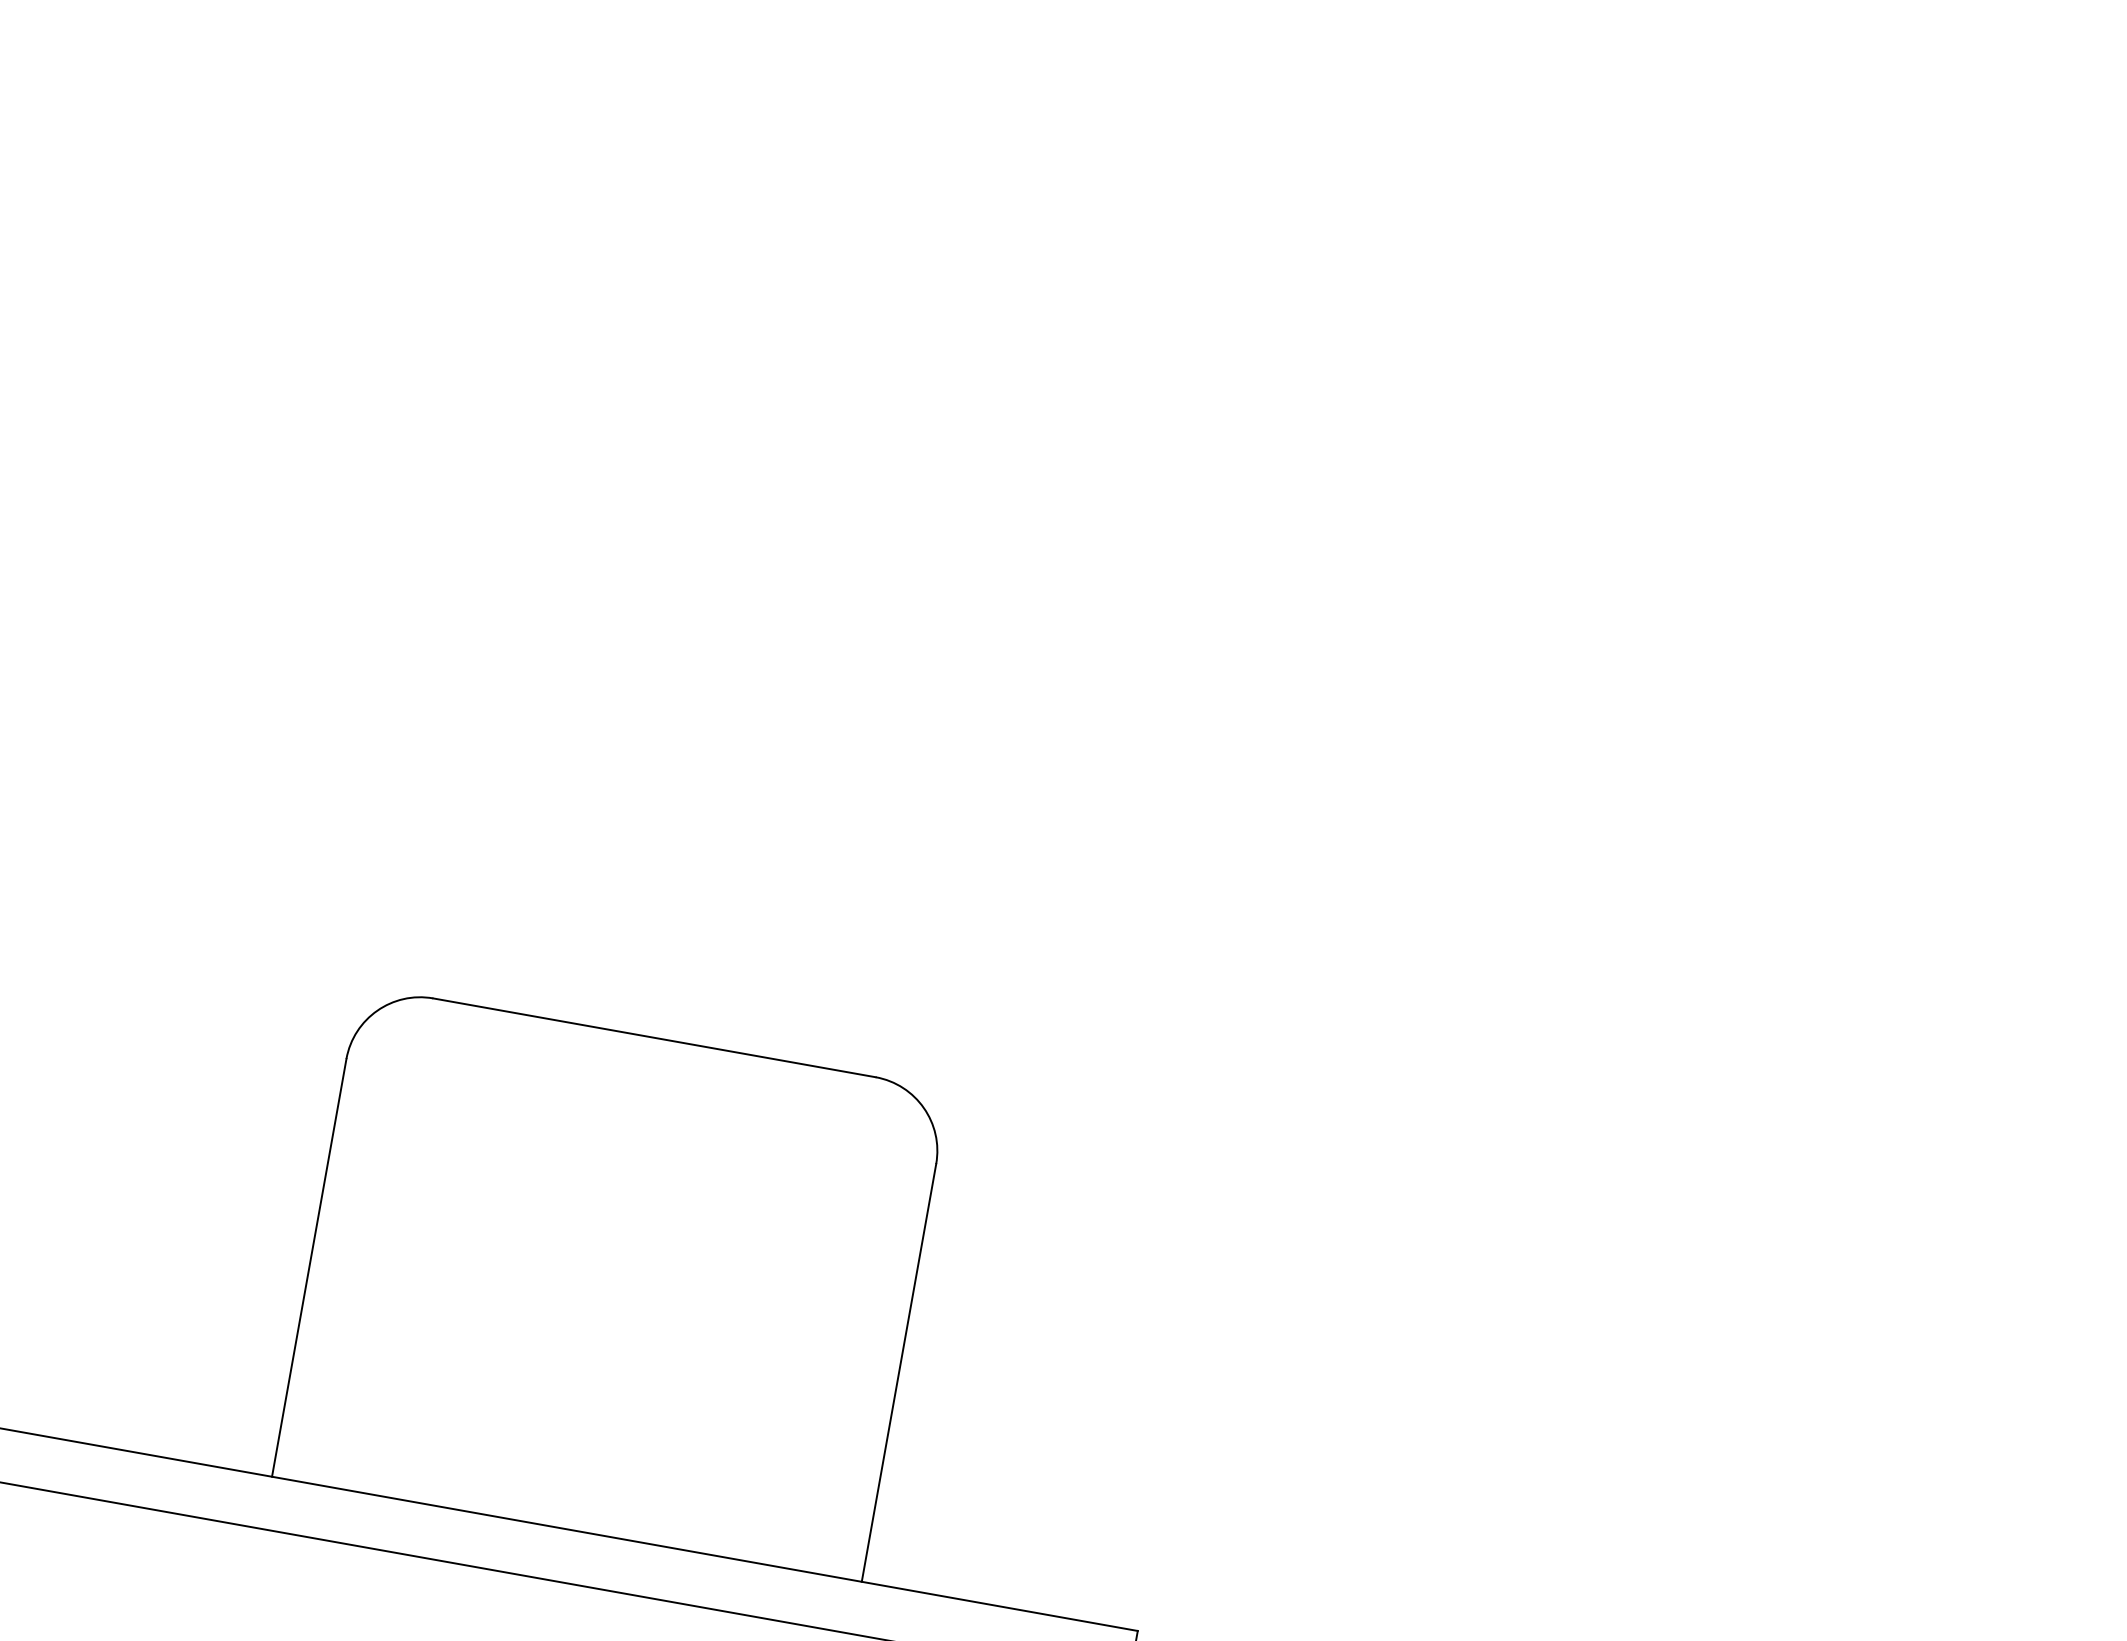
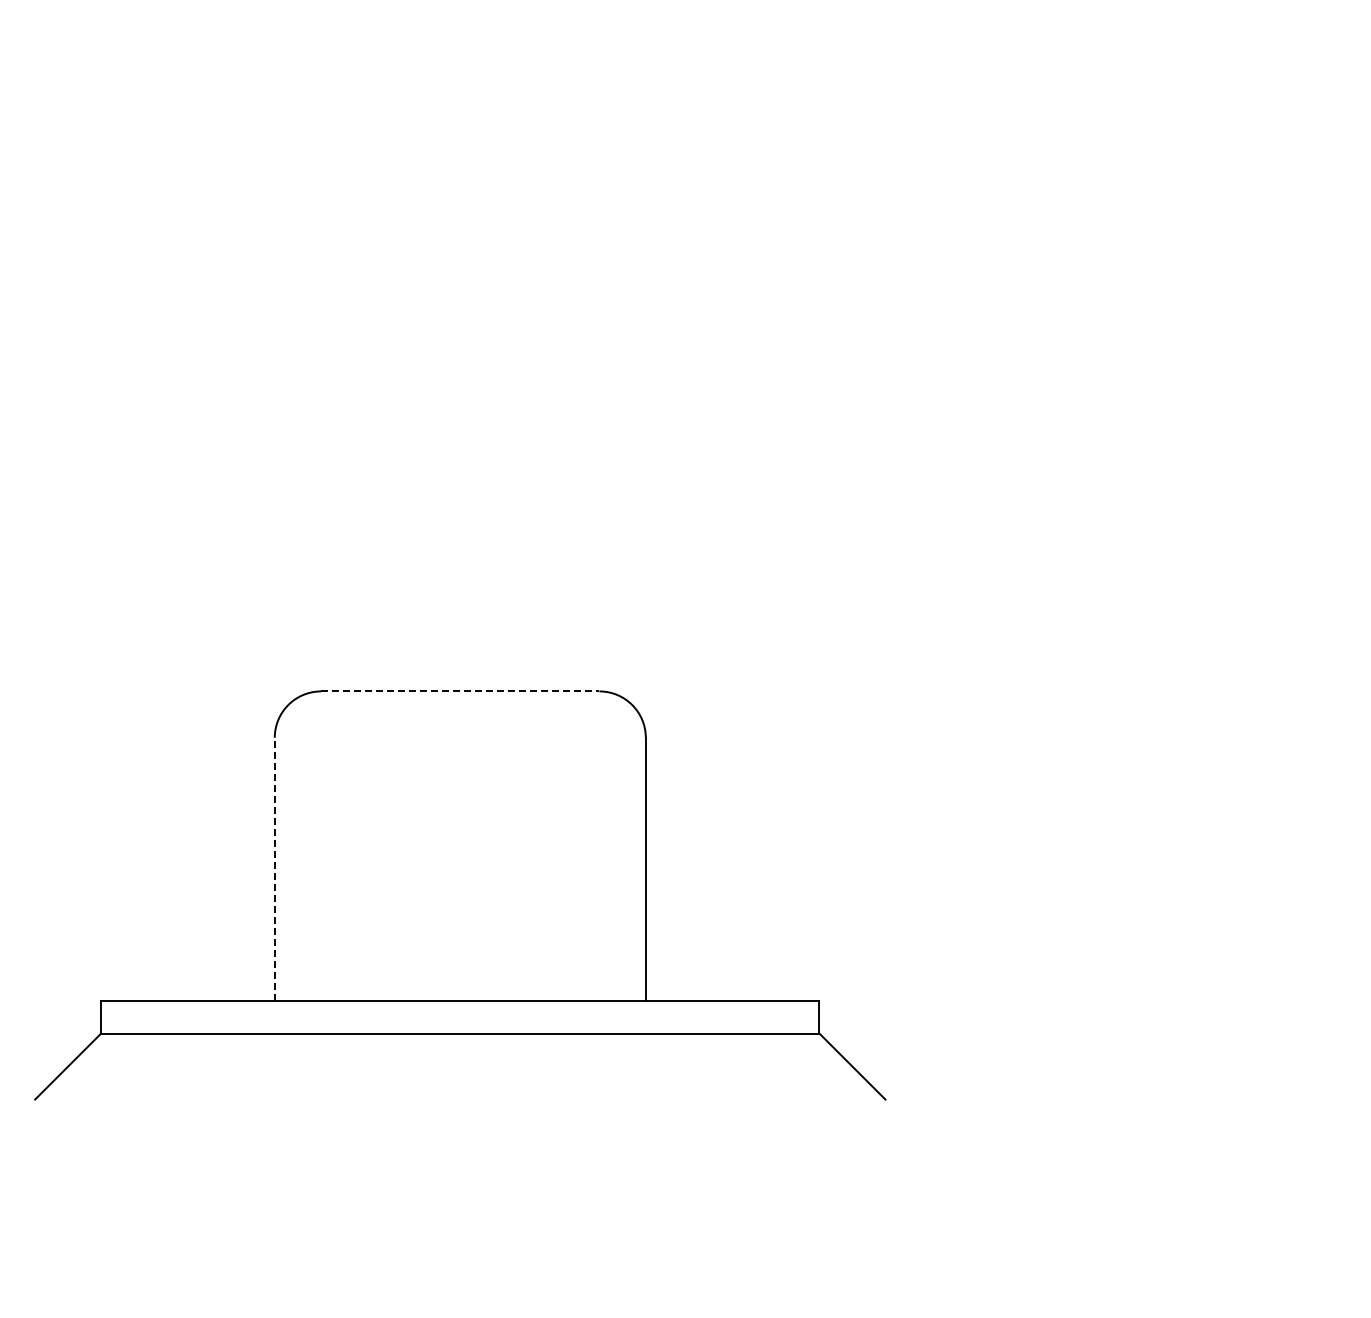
line: (654, 1038) -> (460, 691), solid -> dashed
line: (309, 1266) -> (274, 868), solid -> dashed

